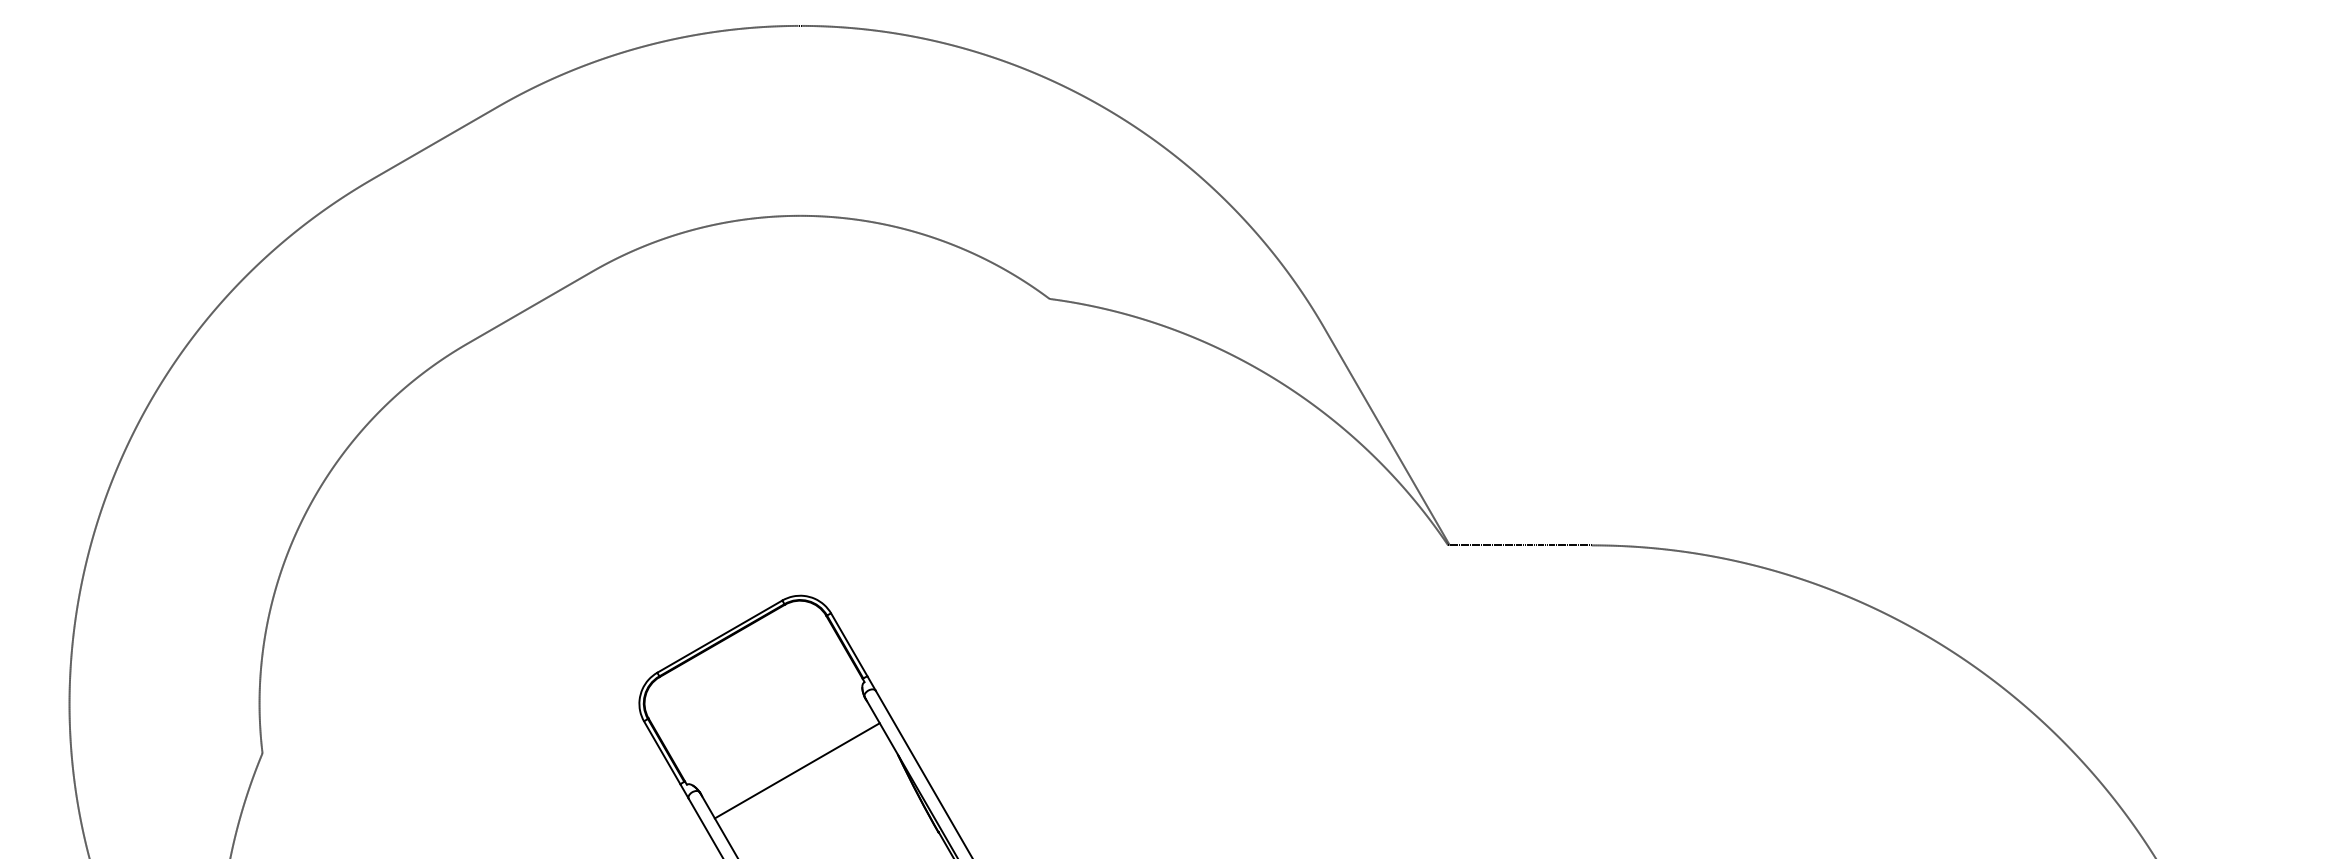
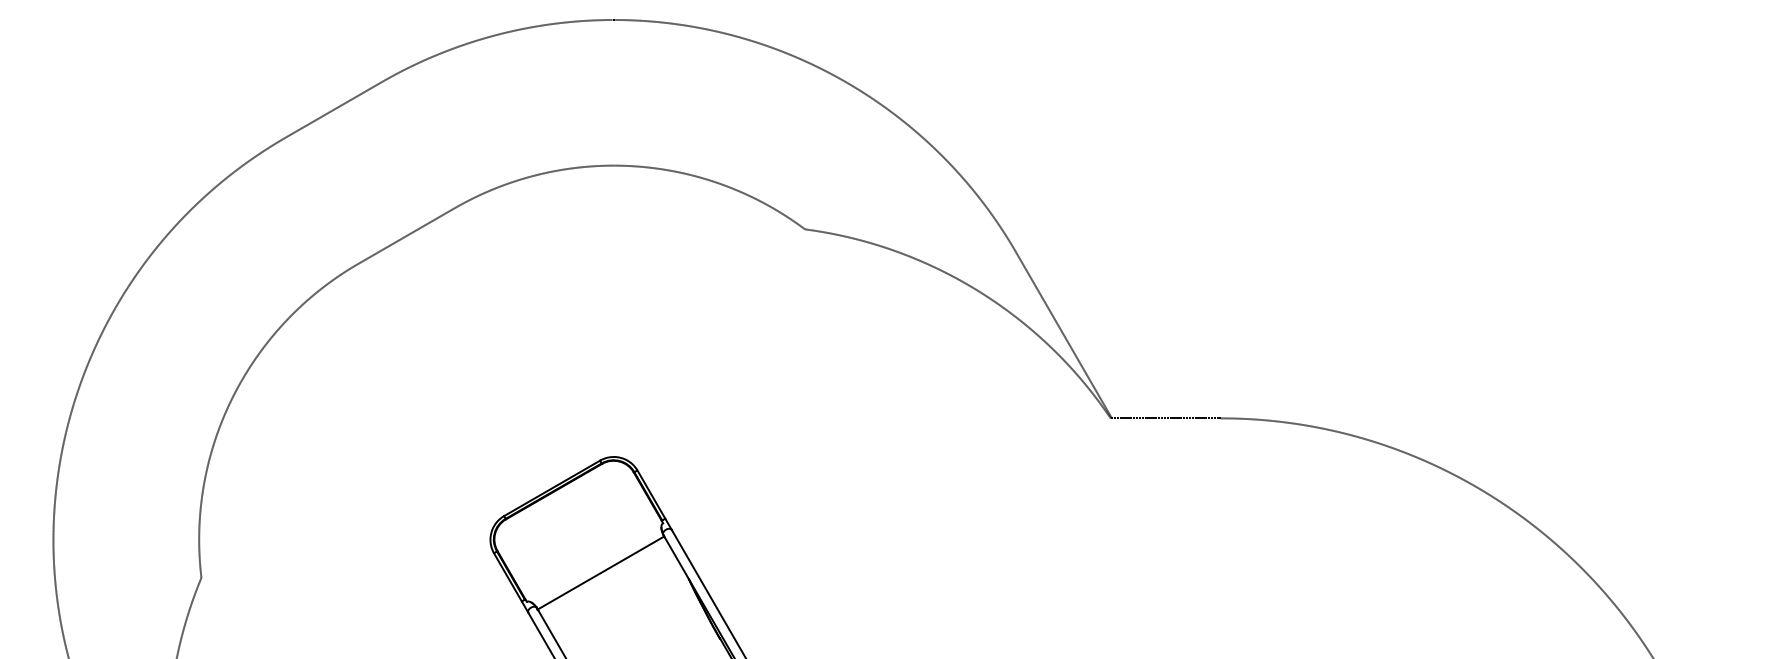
line: (797, 769) -> (600, 572), moved

